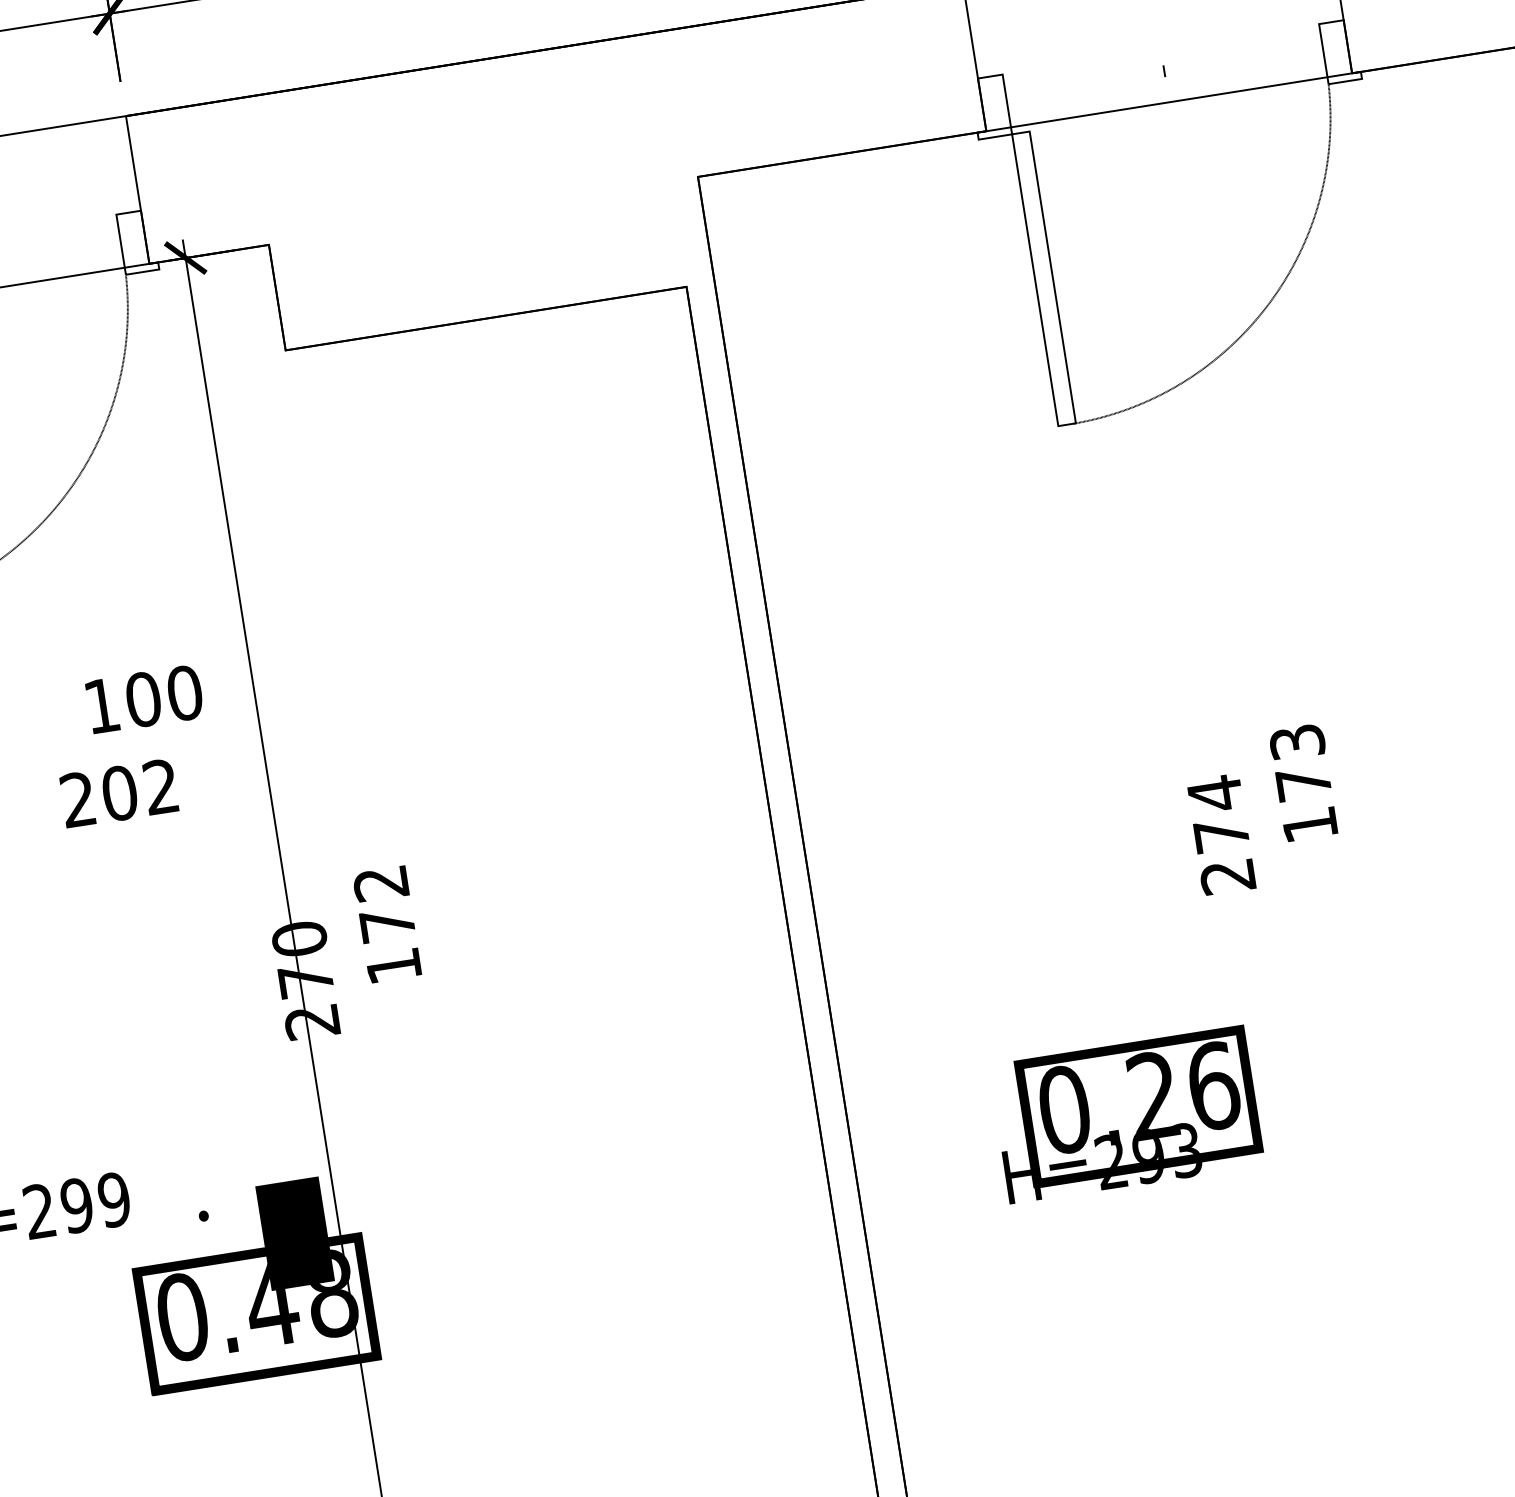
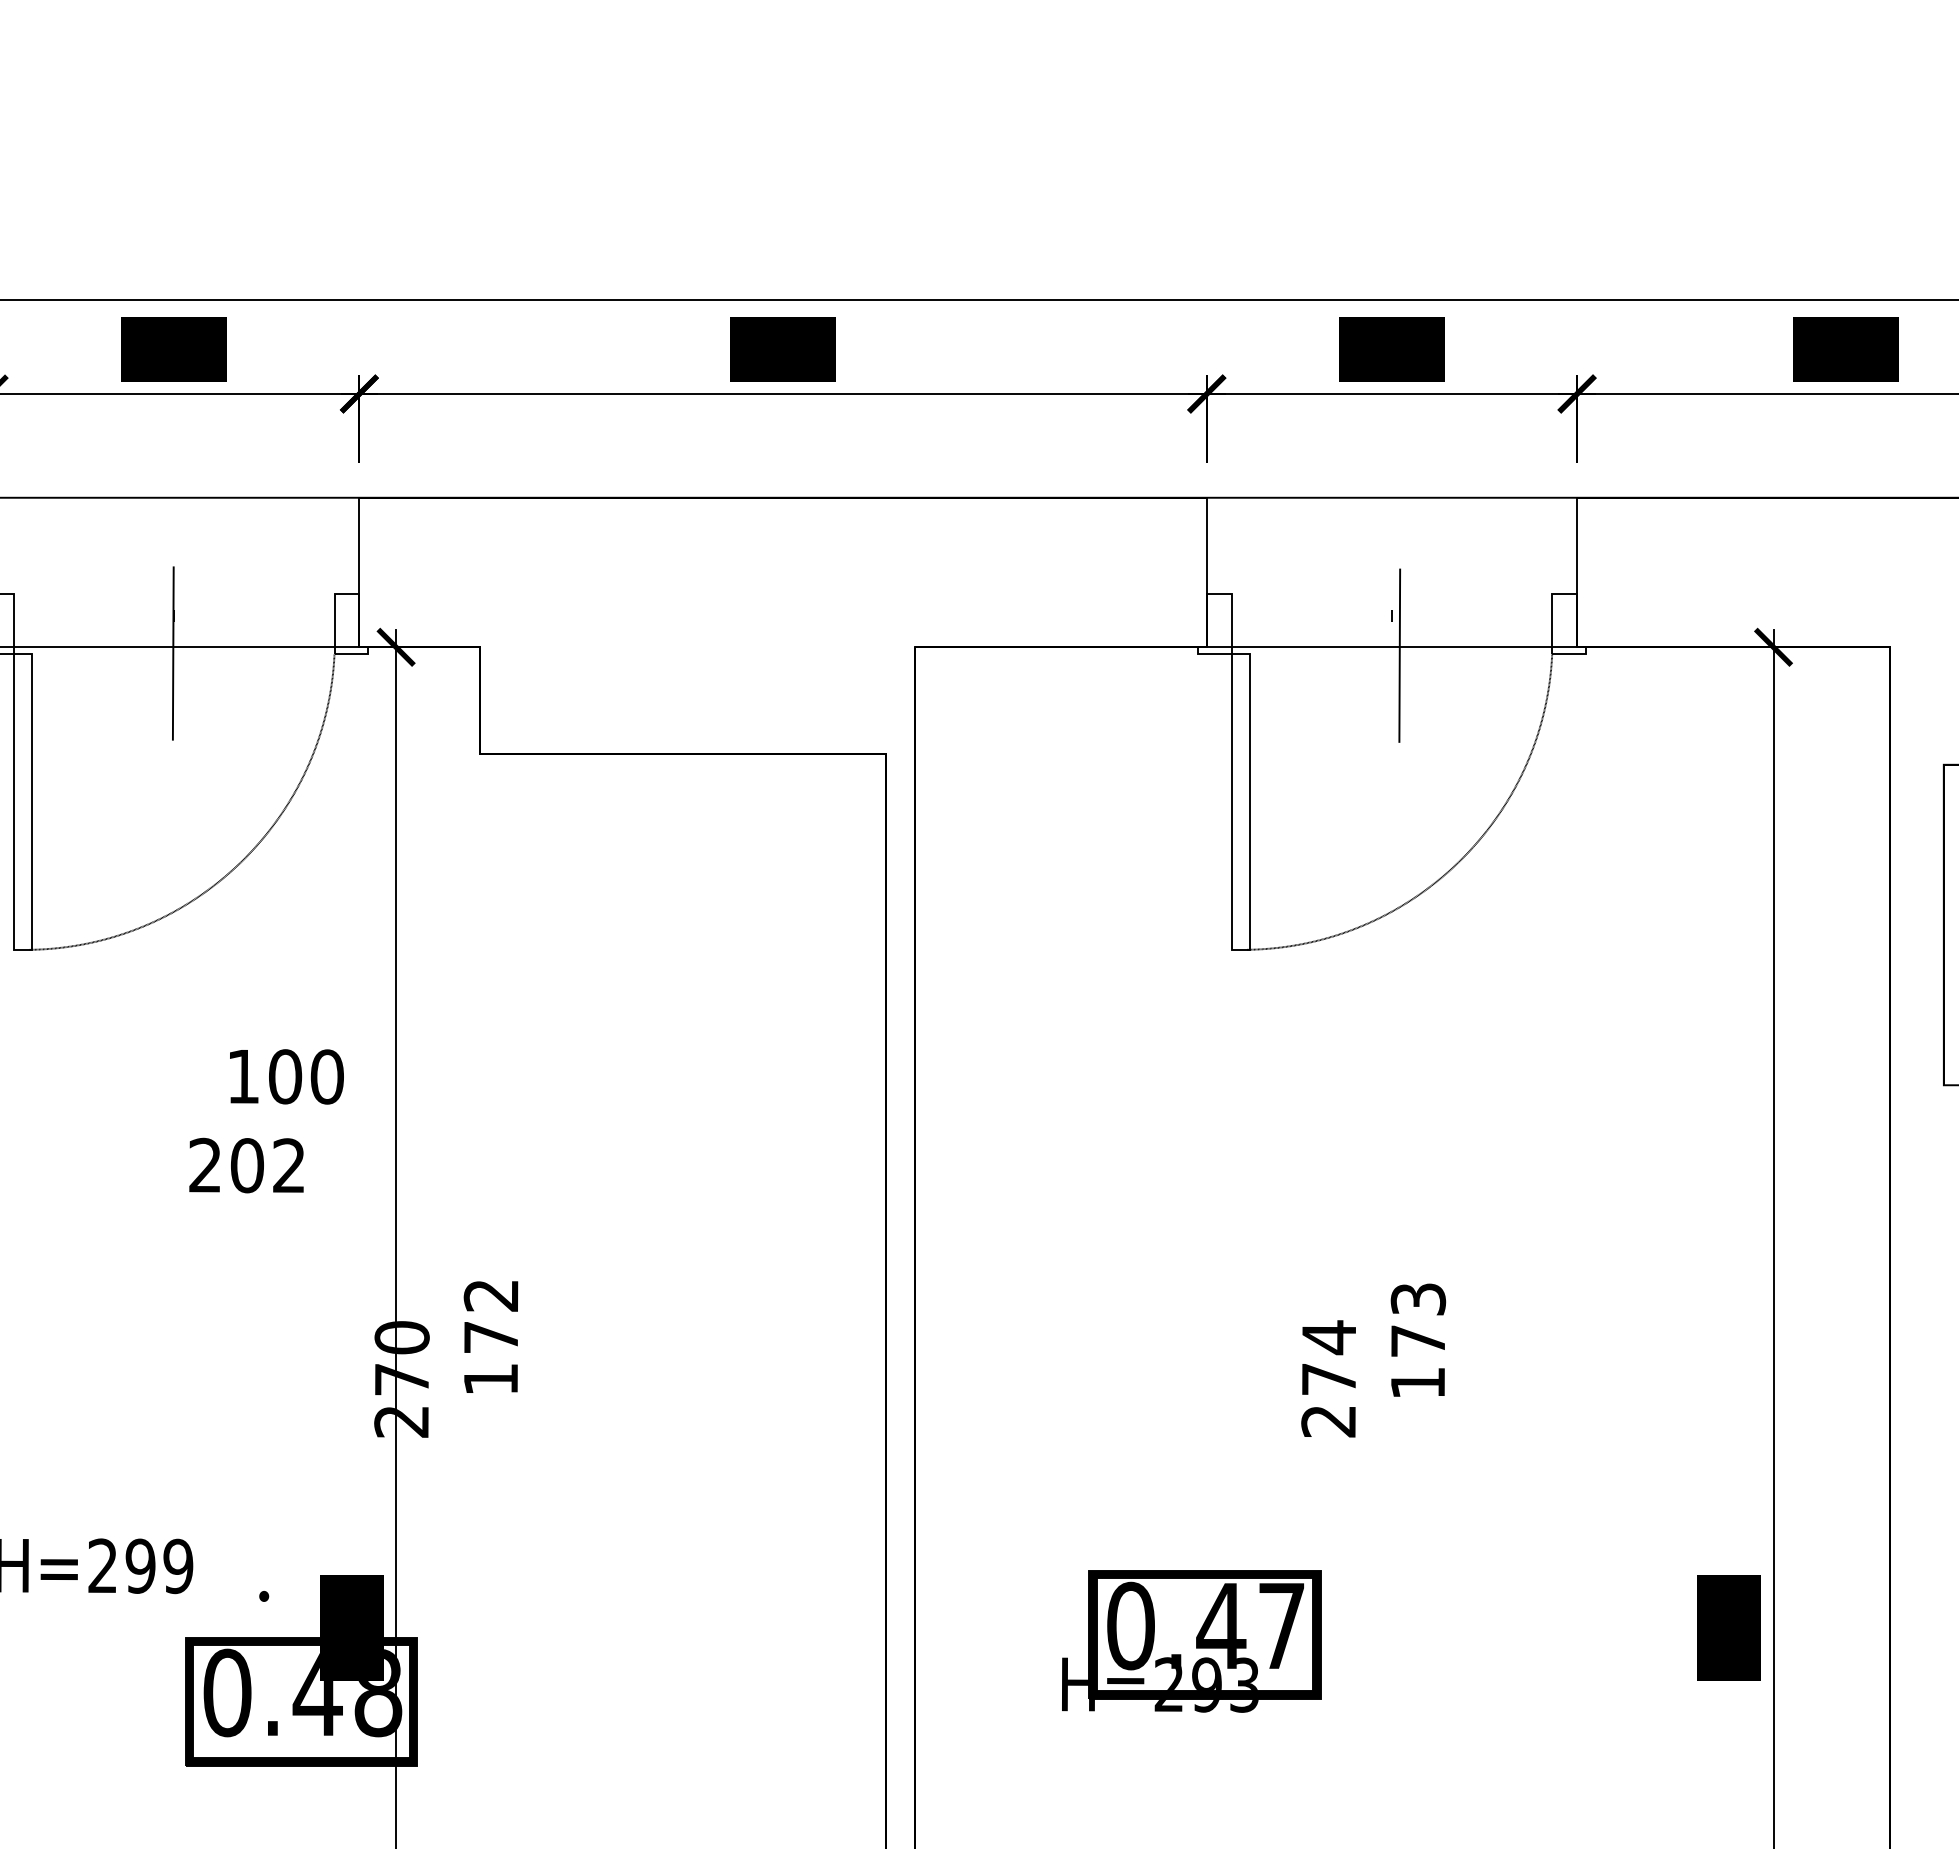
line: (1177, 109) -> (1399, 655), added
text: (1183, 1090) -> (1251, 1625), 0.26 -> 0.47

